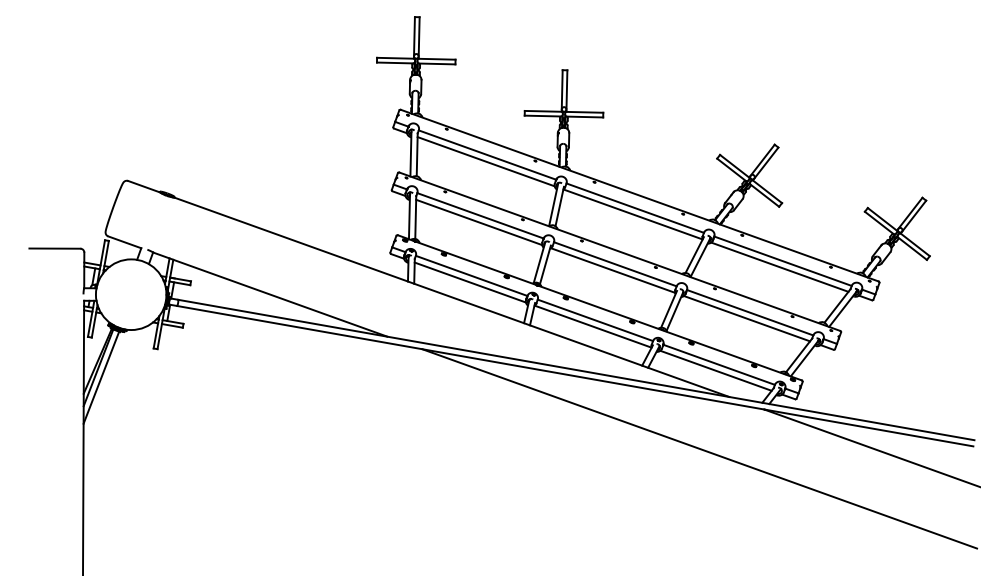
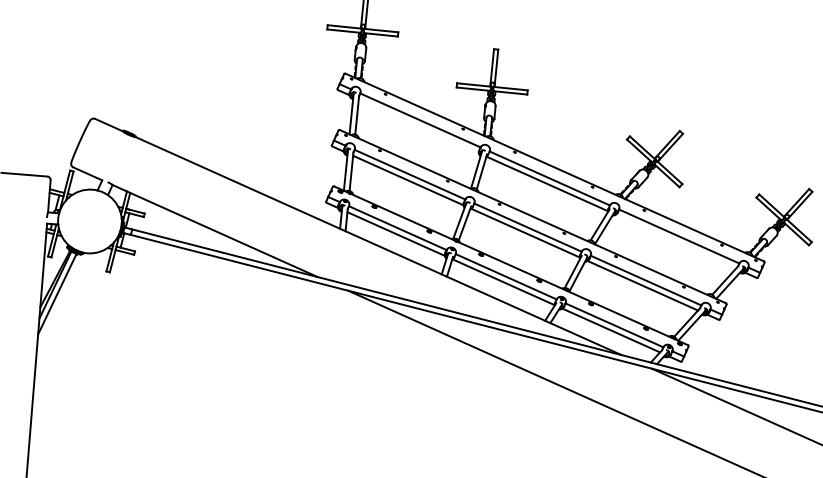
line: (485, 161) -> (418, 126), removed
line: (779, 266) -> (675, 241), removed

